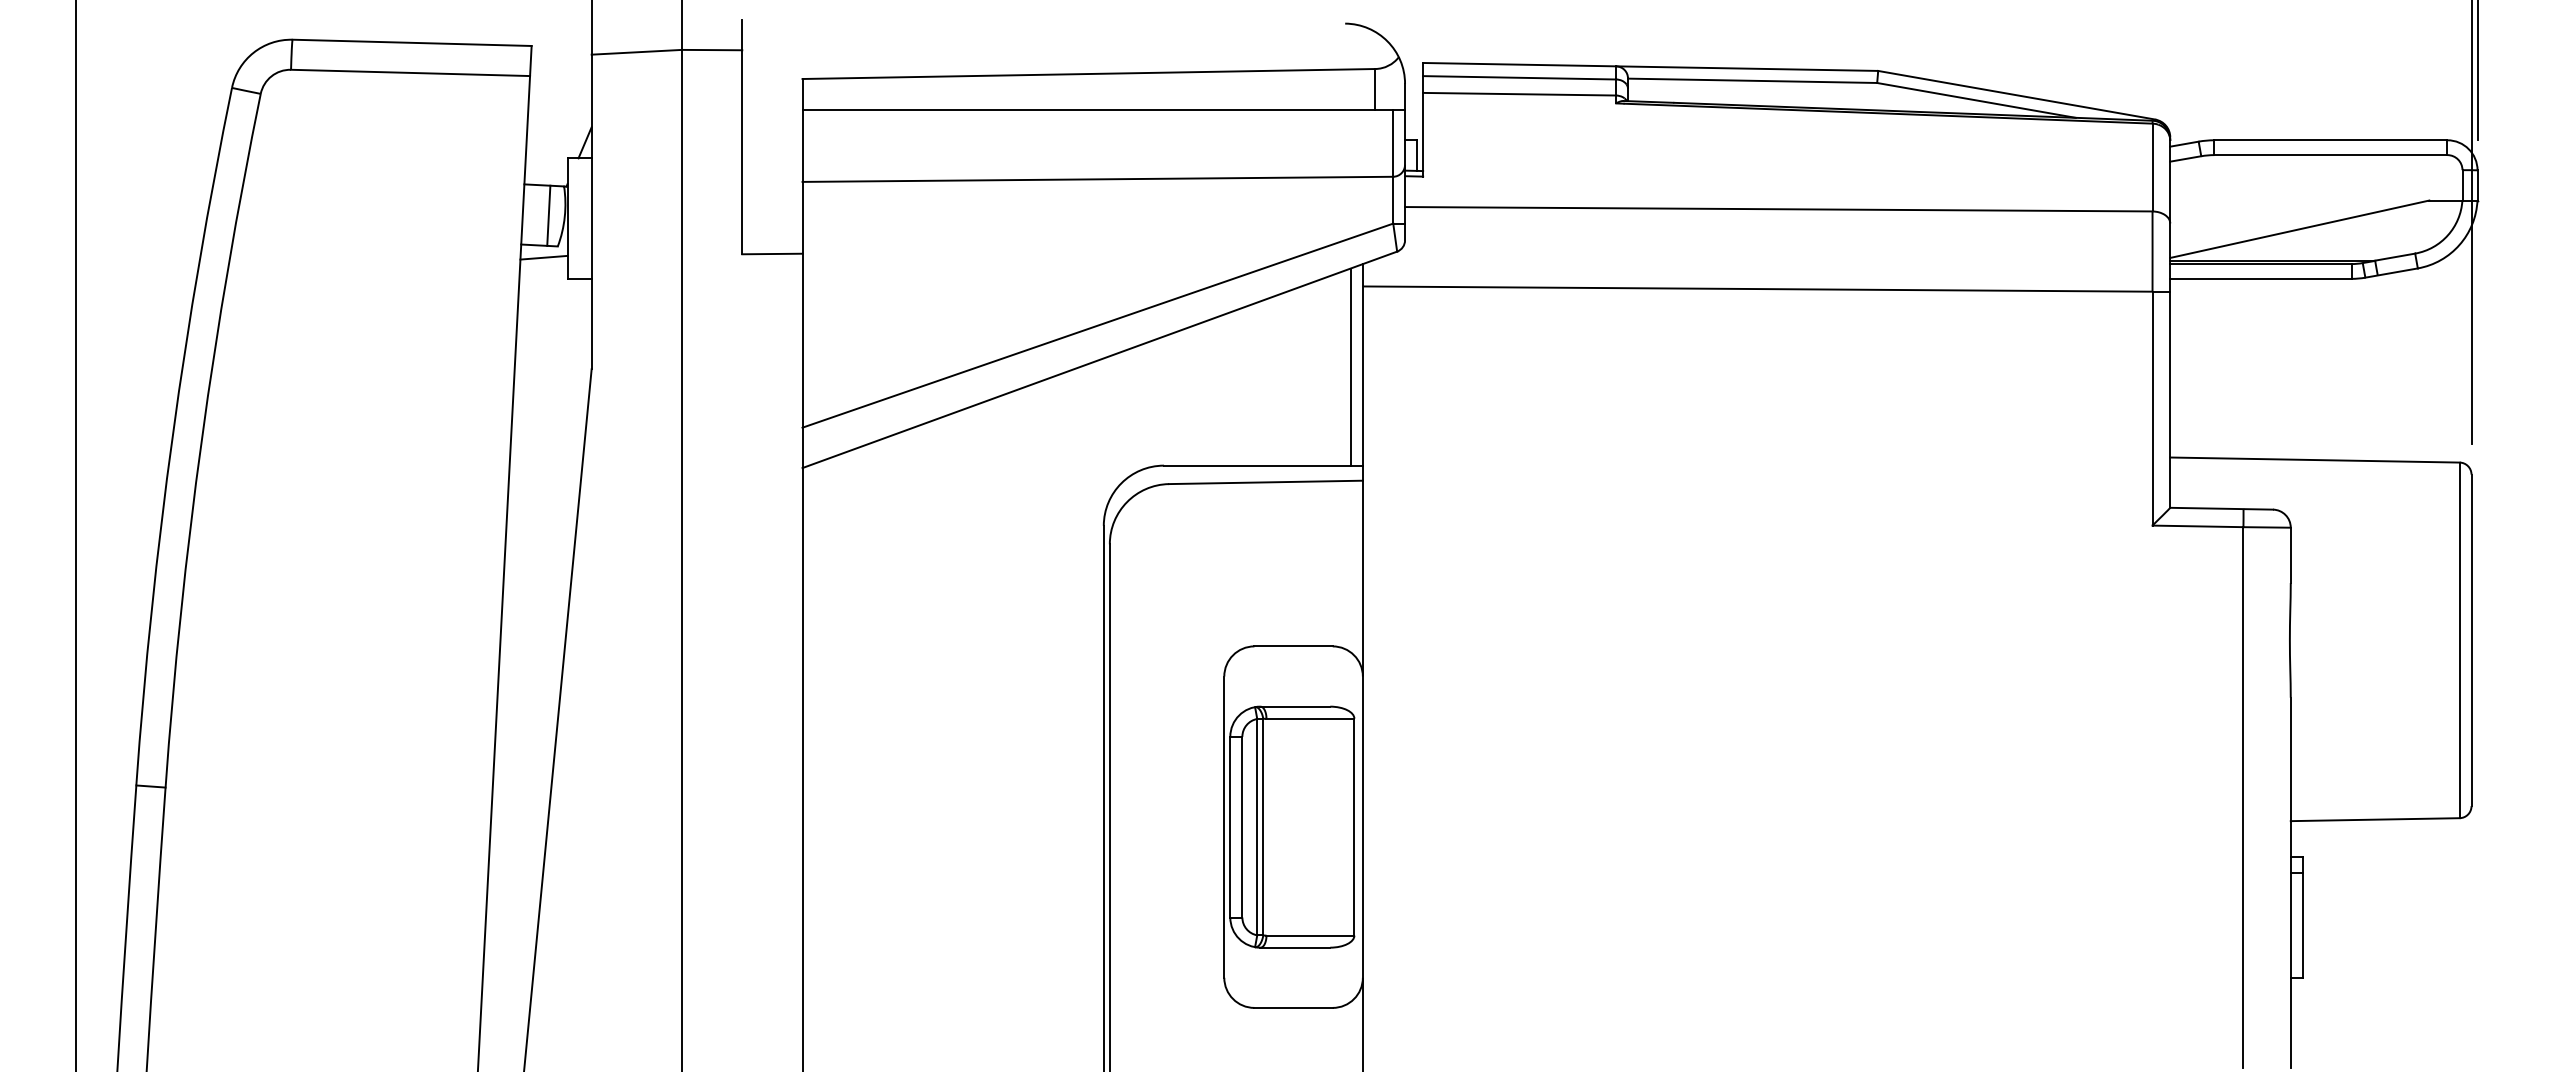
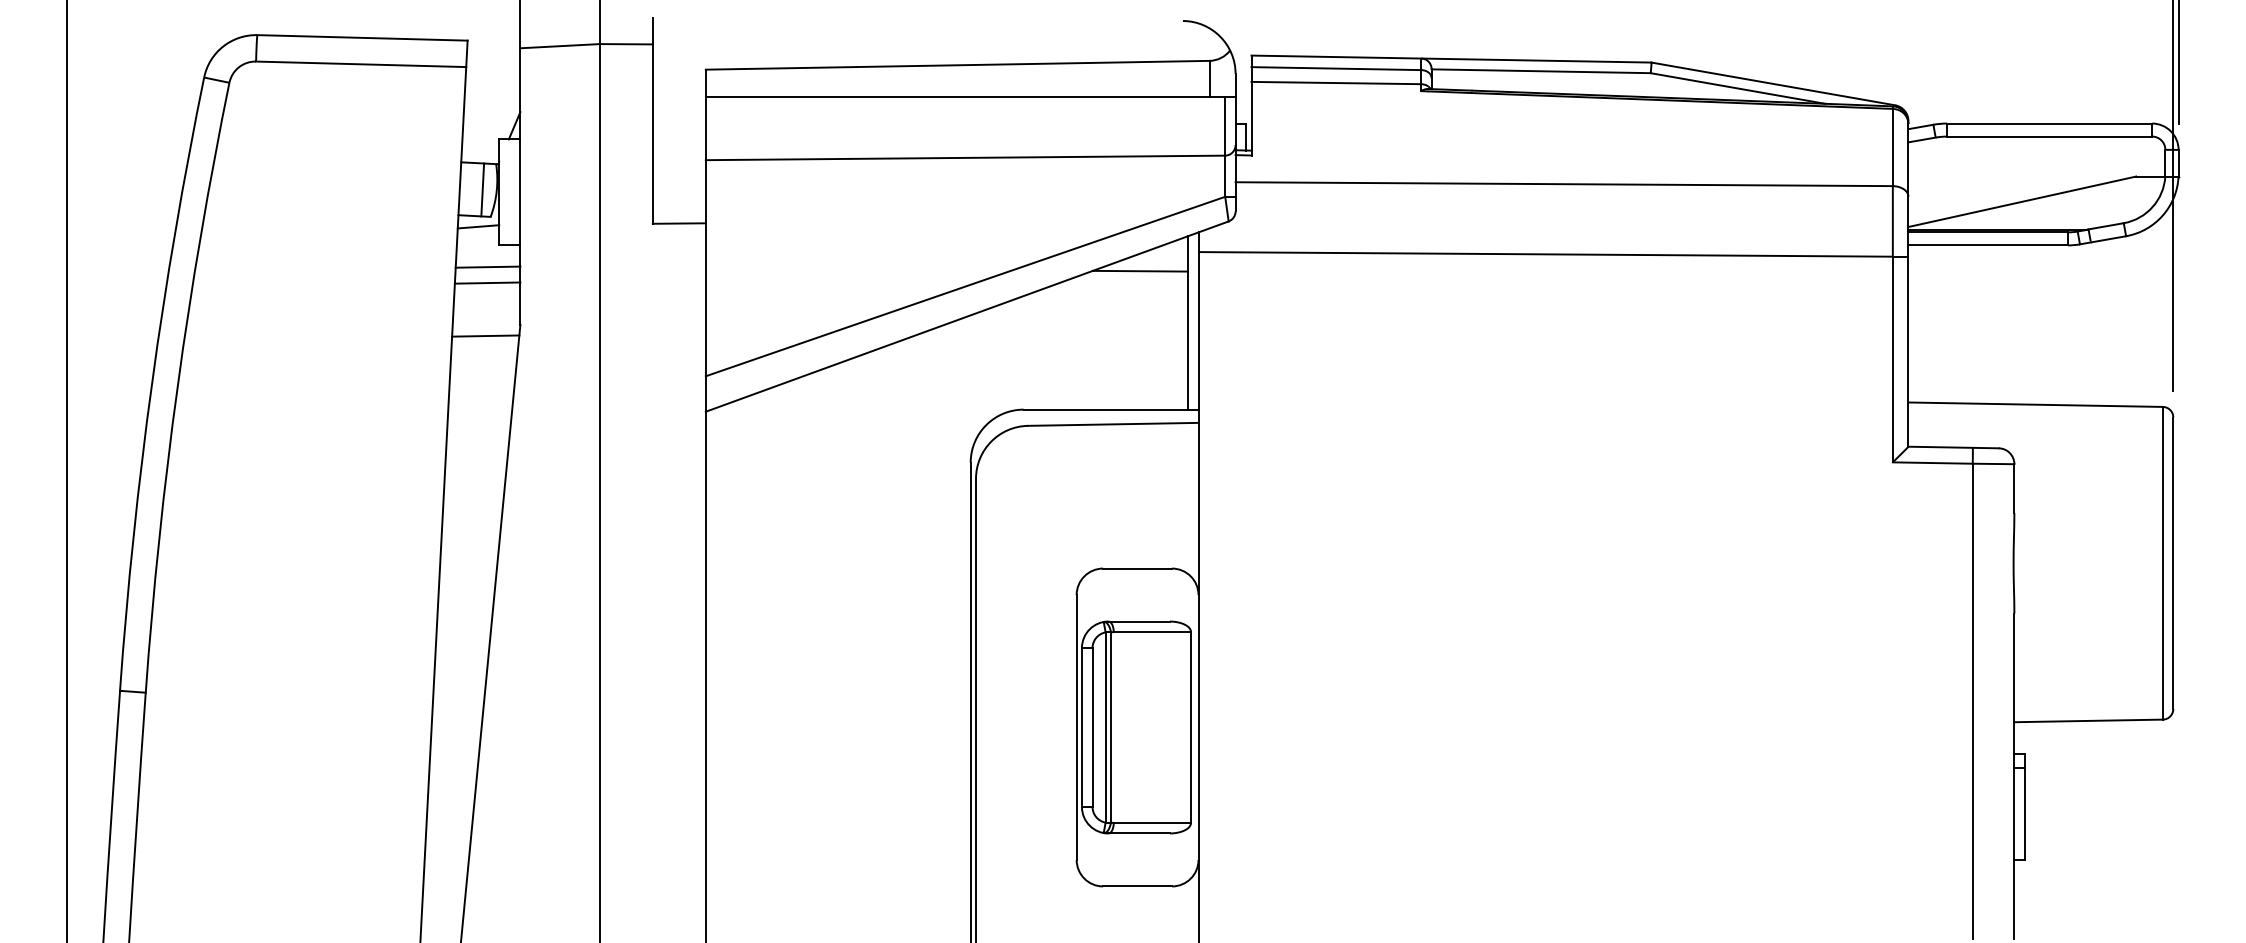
line: (554, 302) -> (487, 266), added
line: (1295, 307) -> (1139, 270), added
line: (554, 321) -> (487, 282), added
line: (551, 381) -> (485, 335), added

